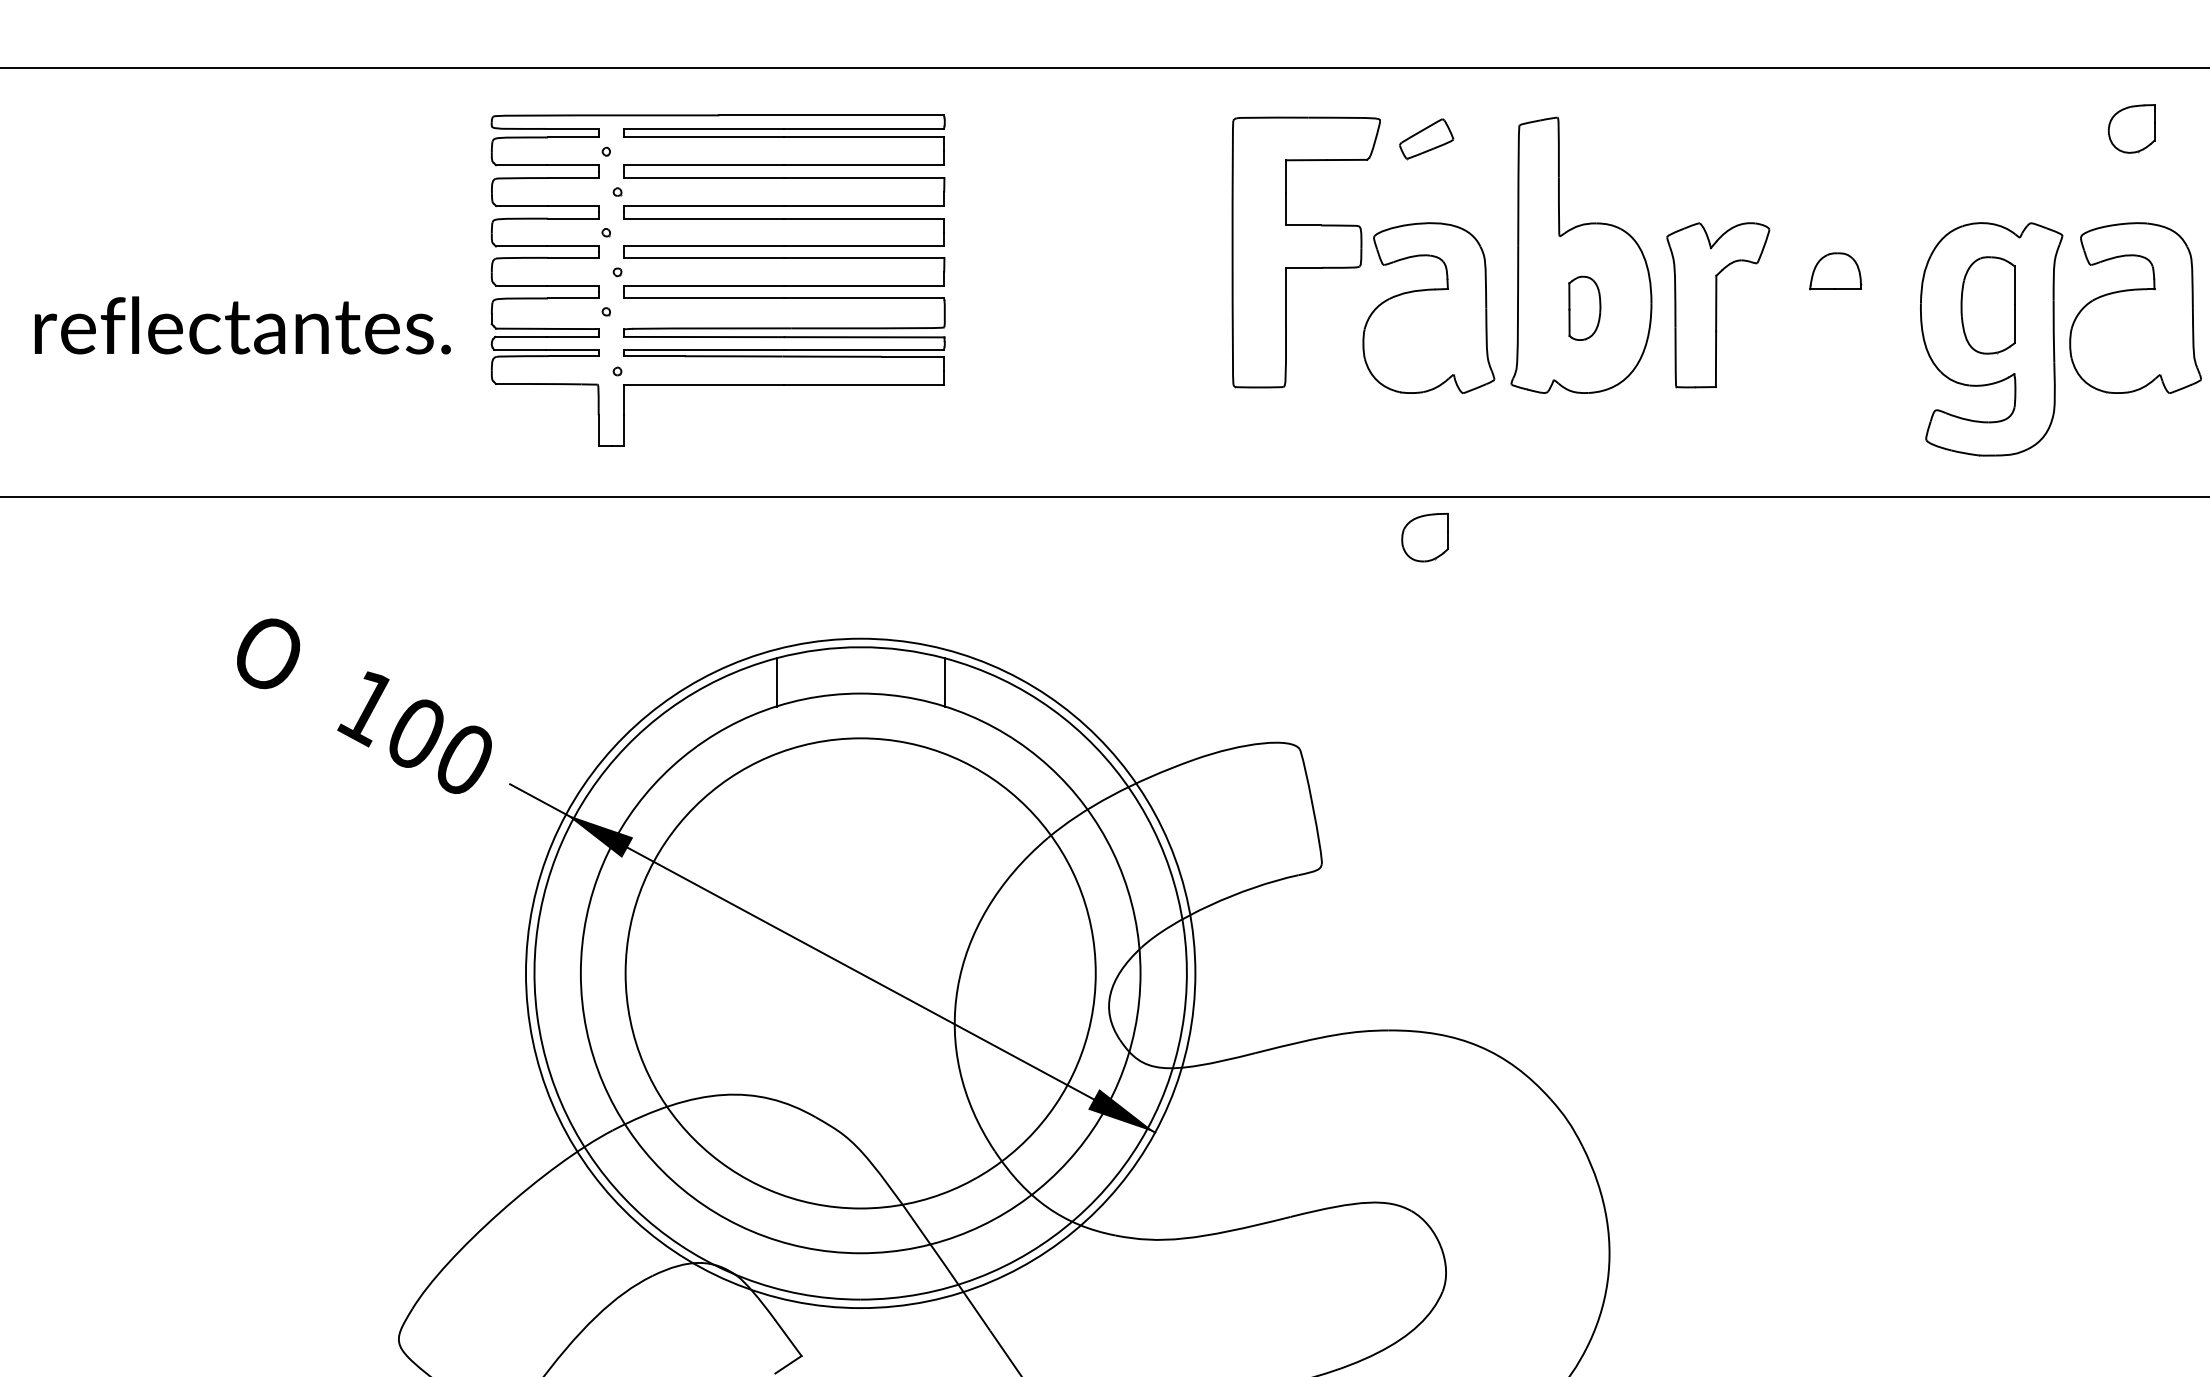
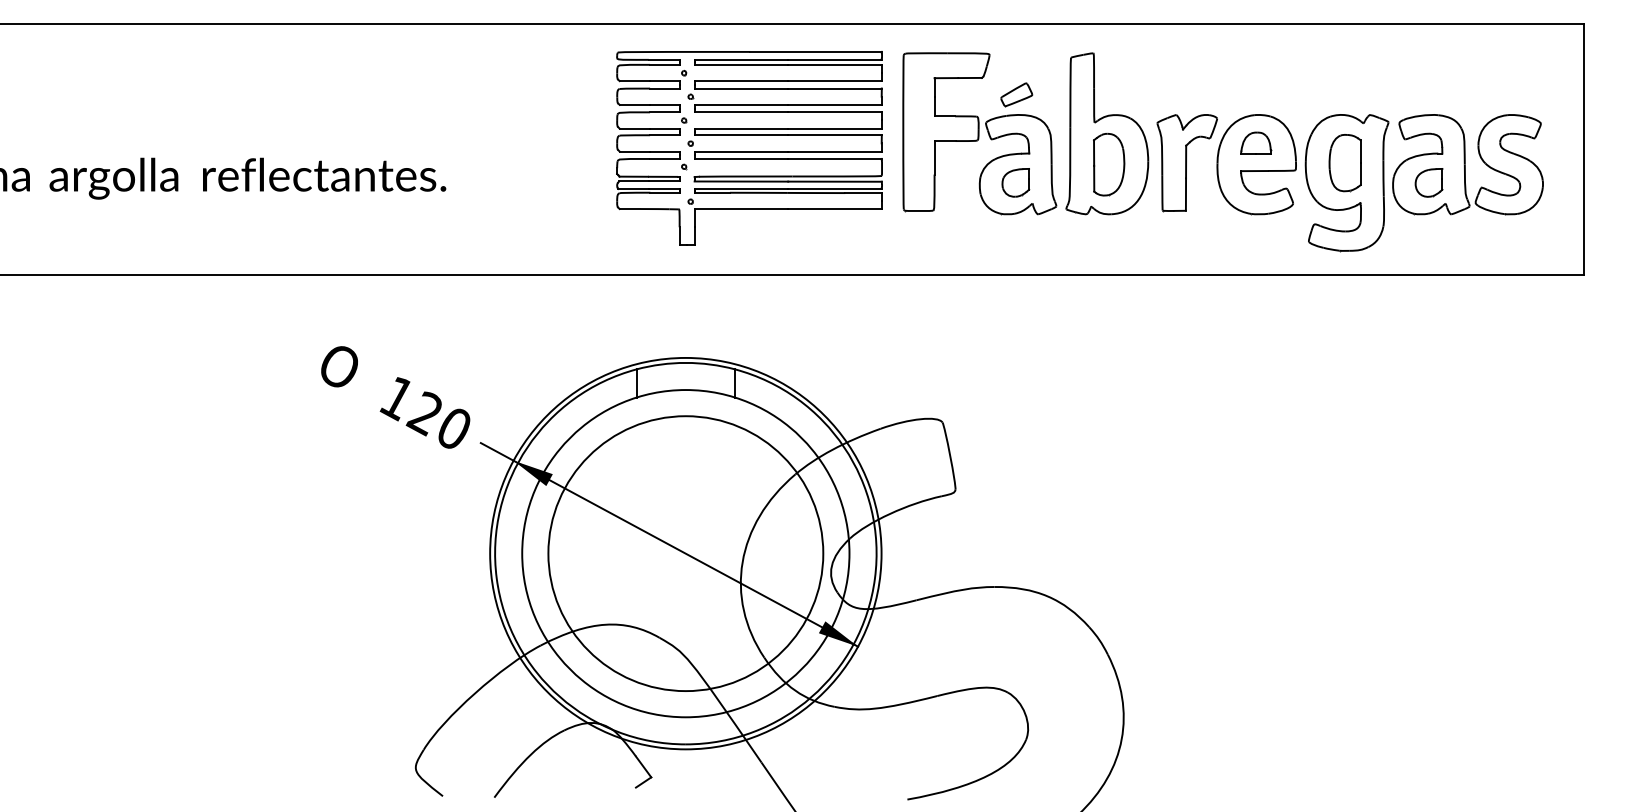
part: (2130, 128) -> (1428, 182), moved
part: (1426, 138) -> (1016, 94), moved
part: (718, 280) -> (749, 148), moved
part: (1585, 307) -> (1109, 164), size x1.67
part: (1836, 307) -> (1256, 164), added
part: (1424, 537) -> (1015, 182), moved
text: (412, 733) -> (423, 413), 100 -> 120

